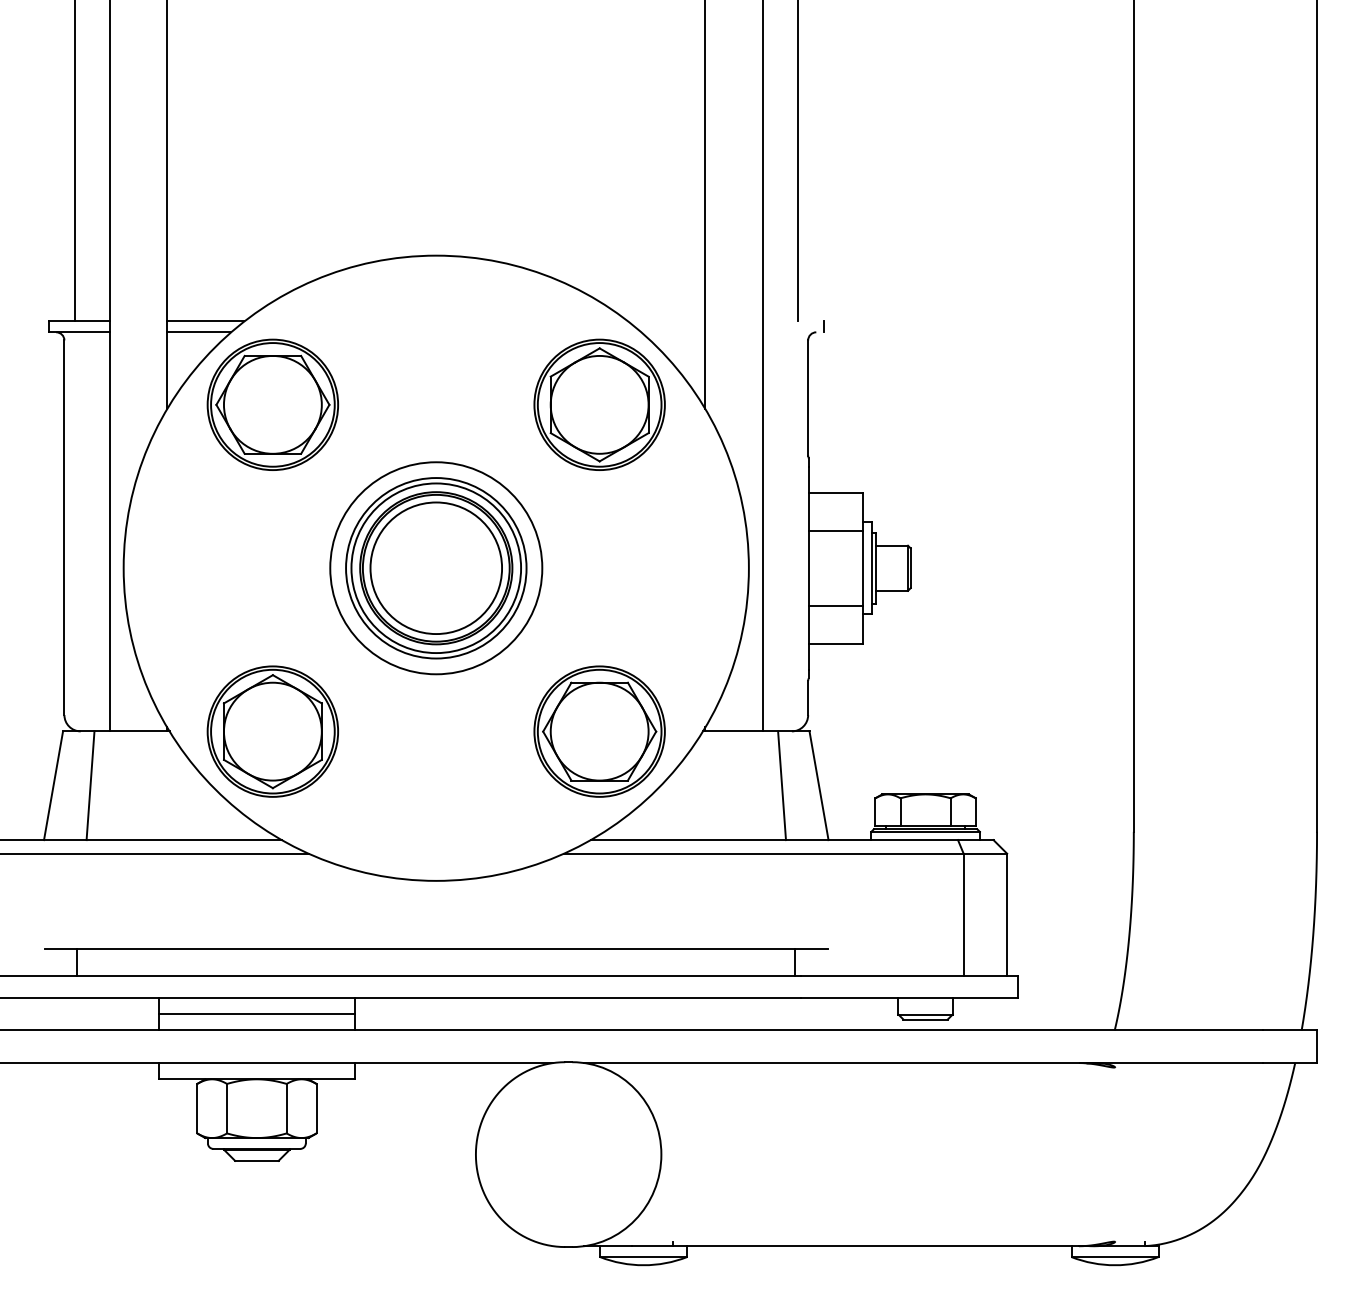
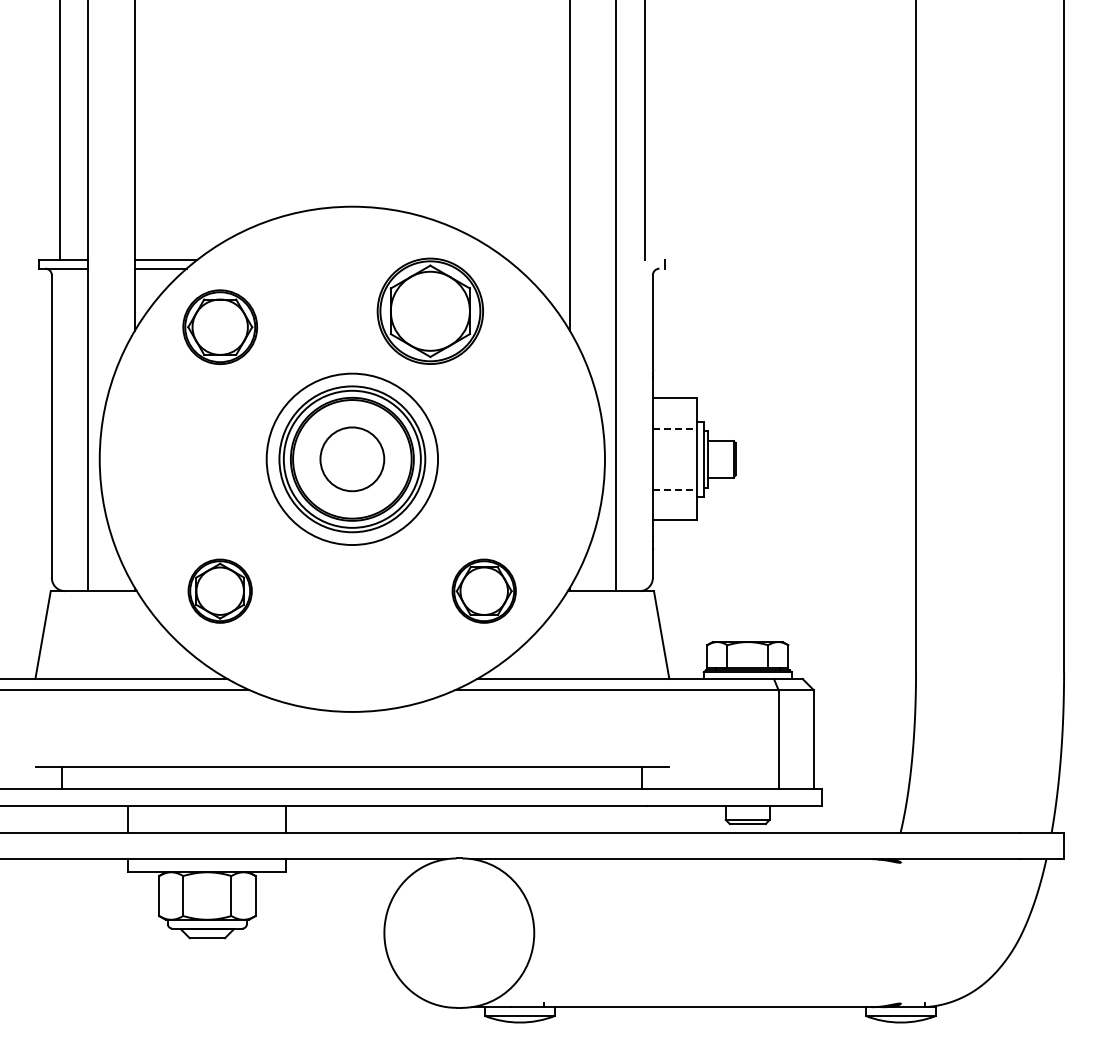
part: (271, 403) -> (219, 326), size x0.7
part: (598, 403) -> (429, 310), moved
line: (836, 530) -> (675, 428), solid -> dashed
circle: (436, 568) -> (352, 459), size x0.6
line: (836, 605) -> (675, 489), solid -> dashed
part: (271, 730) -> (219, 590), size x0.6
part: (598, 730) -> (483, 590), size x0.6
line: (89, 786) -> (72, 635), removed
line: (781, 786) -> (631, 635), removed
line: (257, 1013) -> (207, 819), removed

